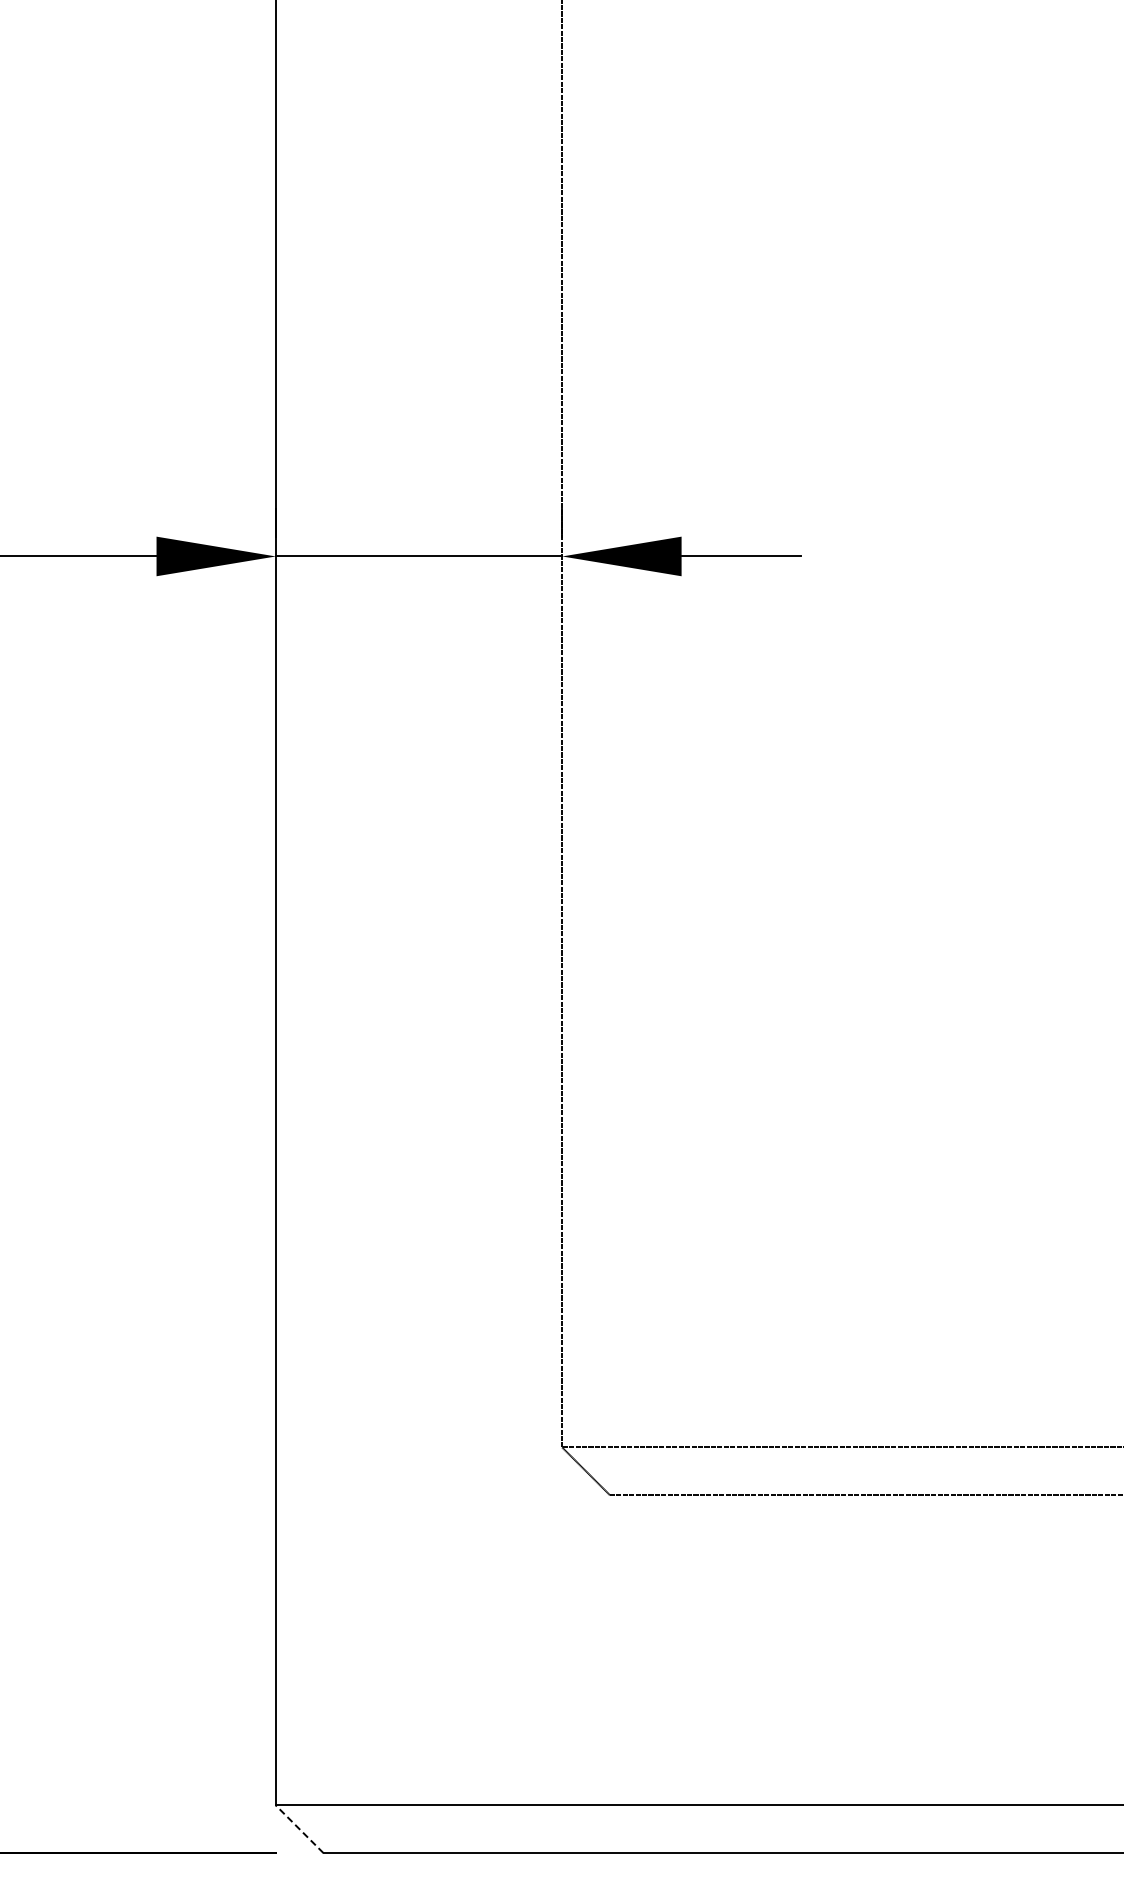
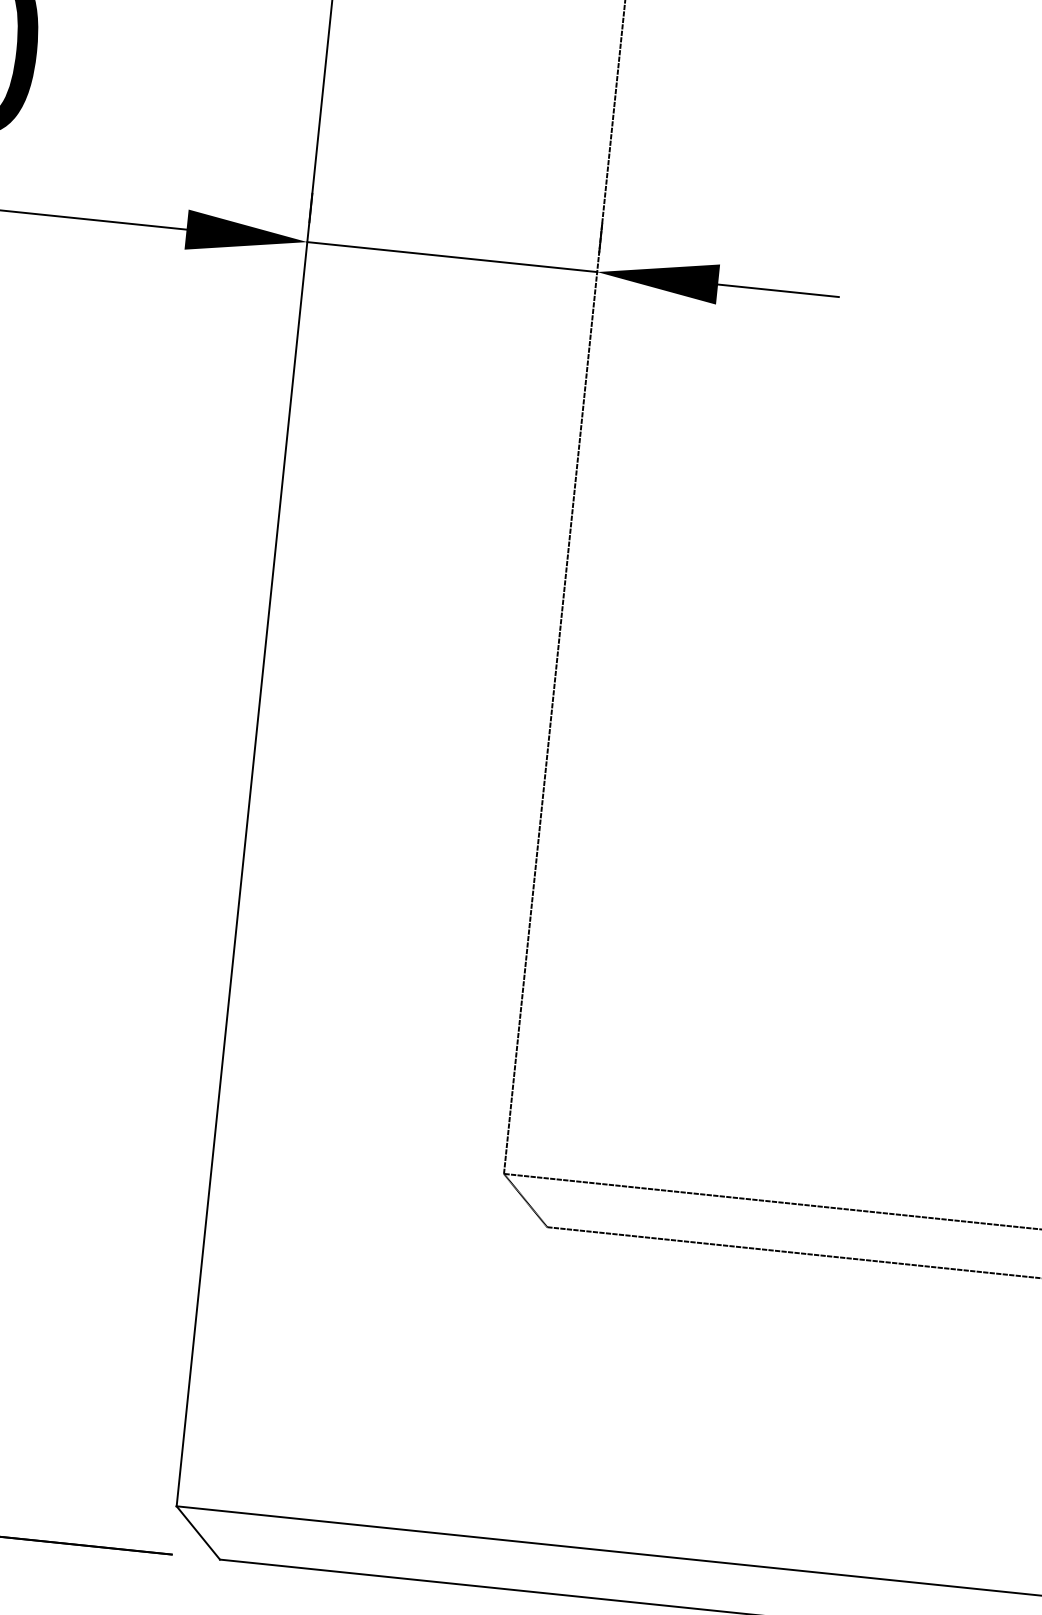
line: (299, 1829) -> (198, 1533), dashed -> solid

